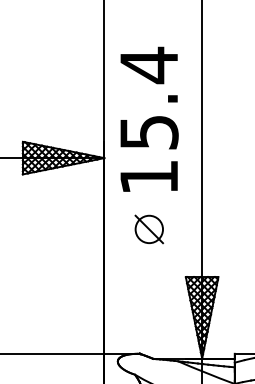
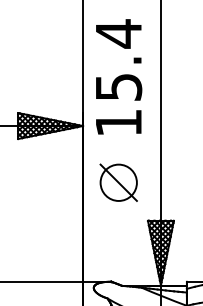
text: (149, 118) -> (119, 76), moved
part: (149, 229) -> (119, 182), size x1.67

